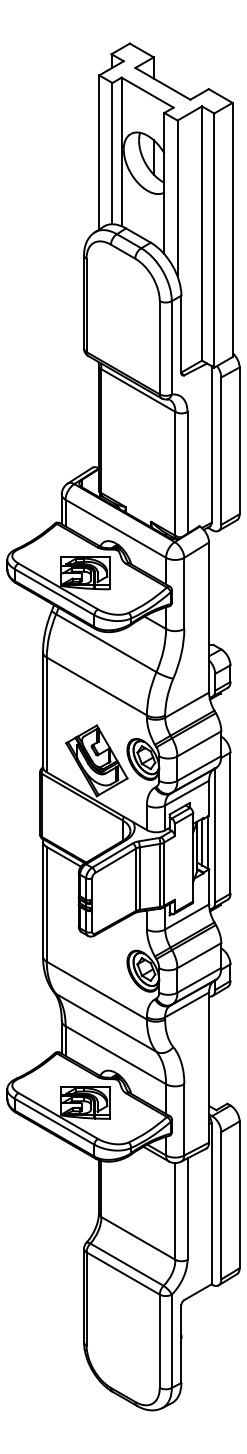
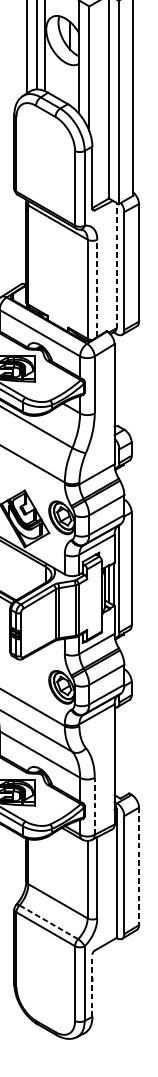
line: (211, 443) -> (116, 264), solid -> dashed
line: (187, 472) -> (97, 288), solid -> dashed
line: (184, 1119) -> (94, 806), solid -> dashed
line: (239, 1195) -> (138, 866), solid -> dashed
line: (126, 1264) -> (48, 922), solid -> dashed
line: (181, 1344) -> (92, 986), solid -> dashed

